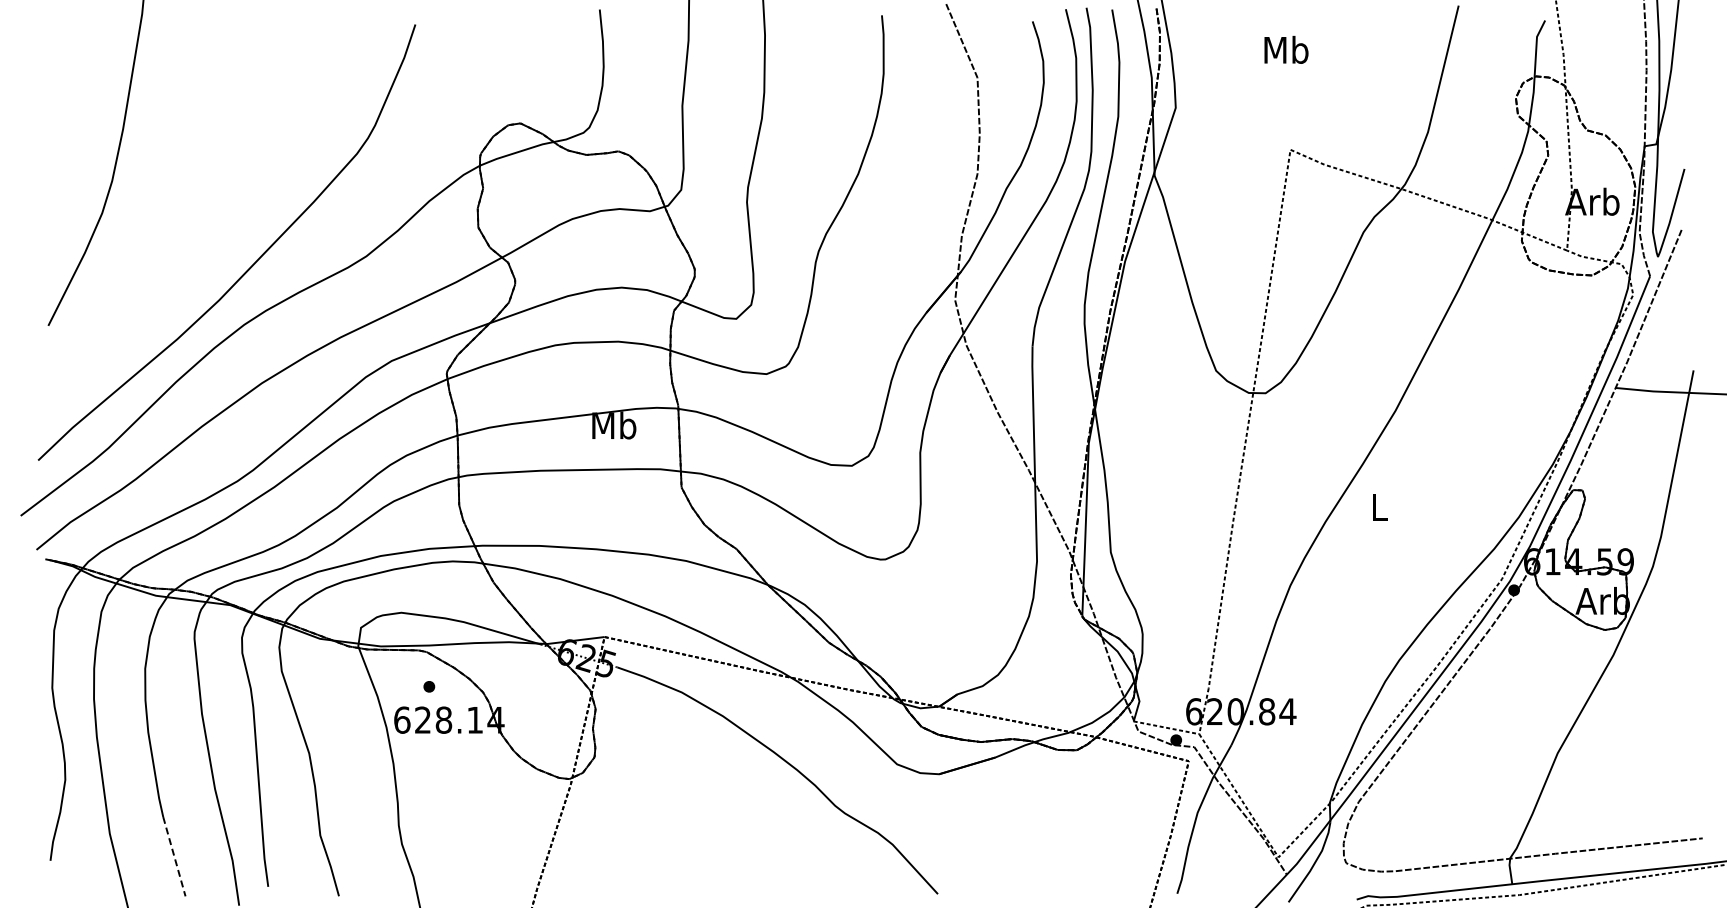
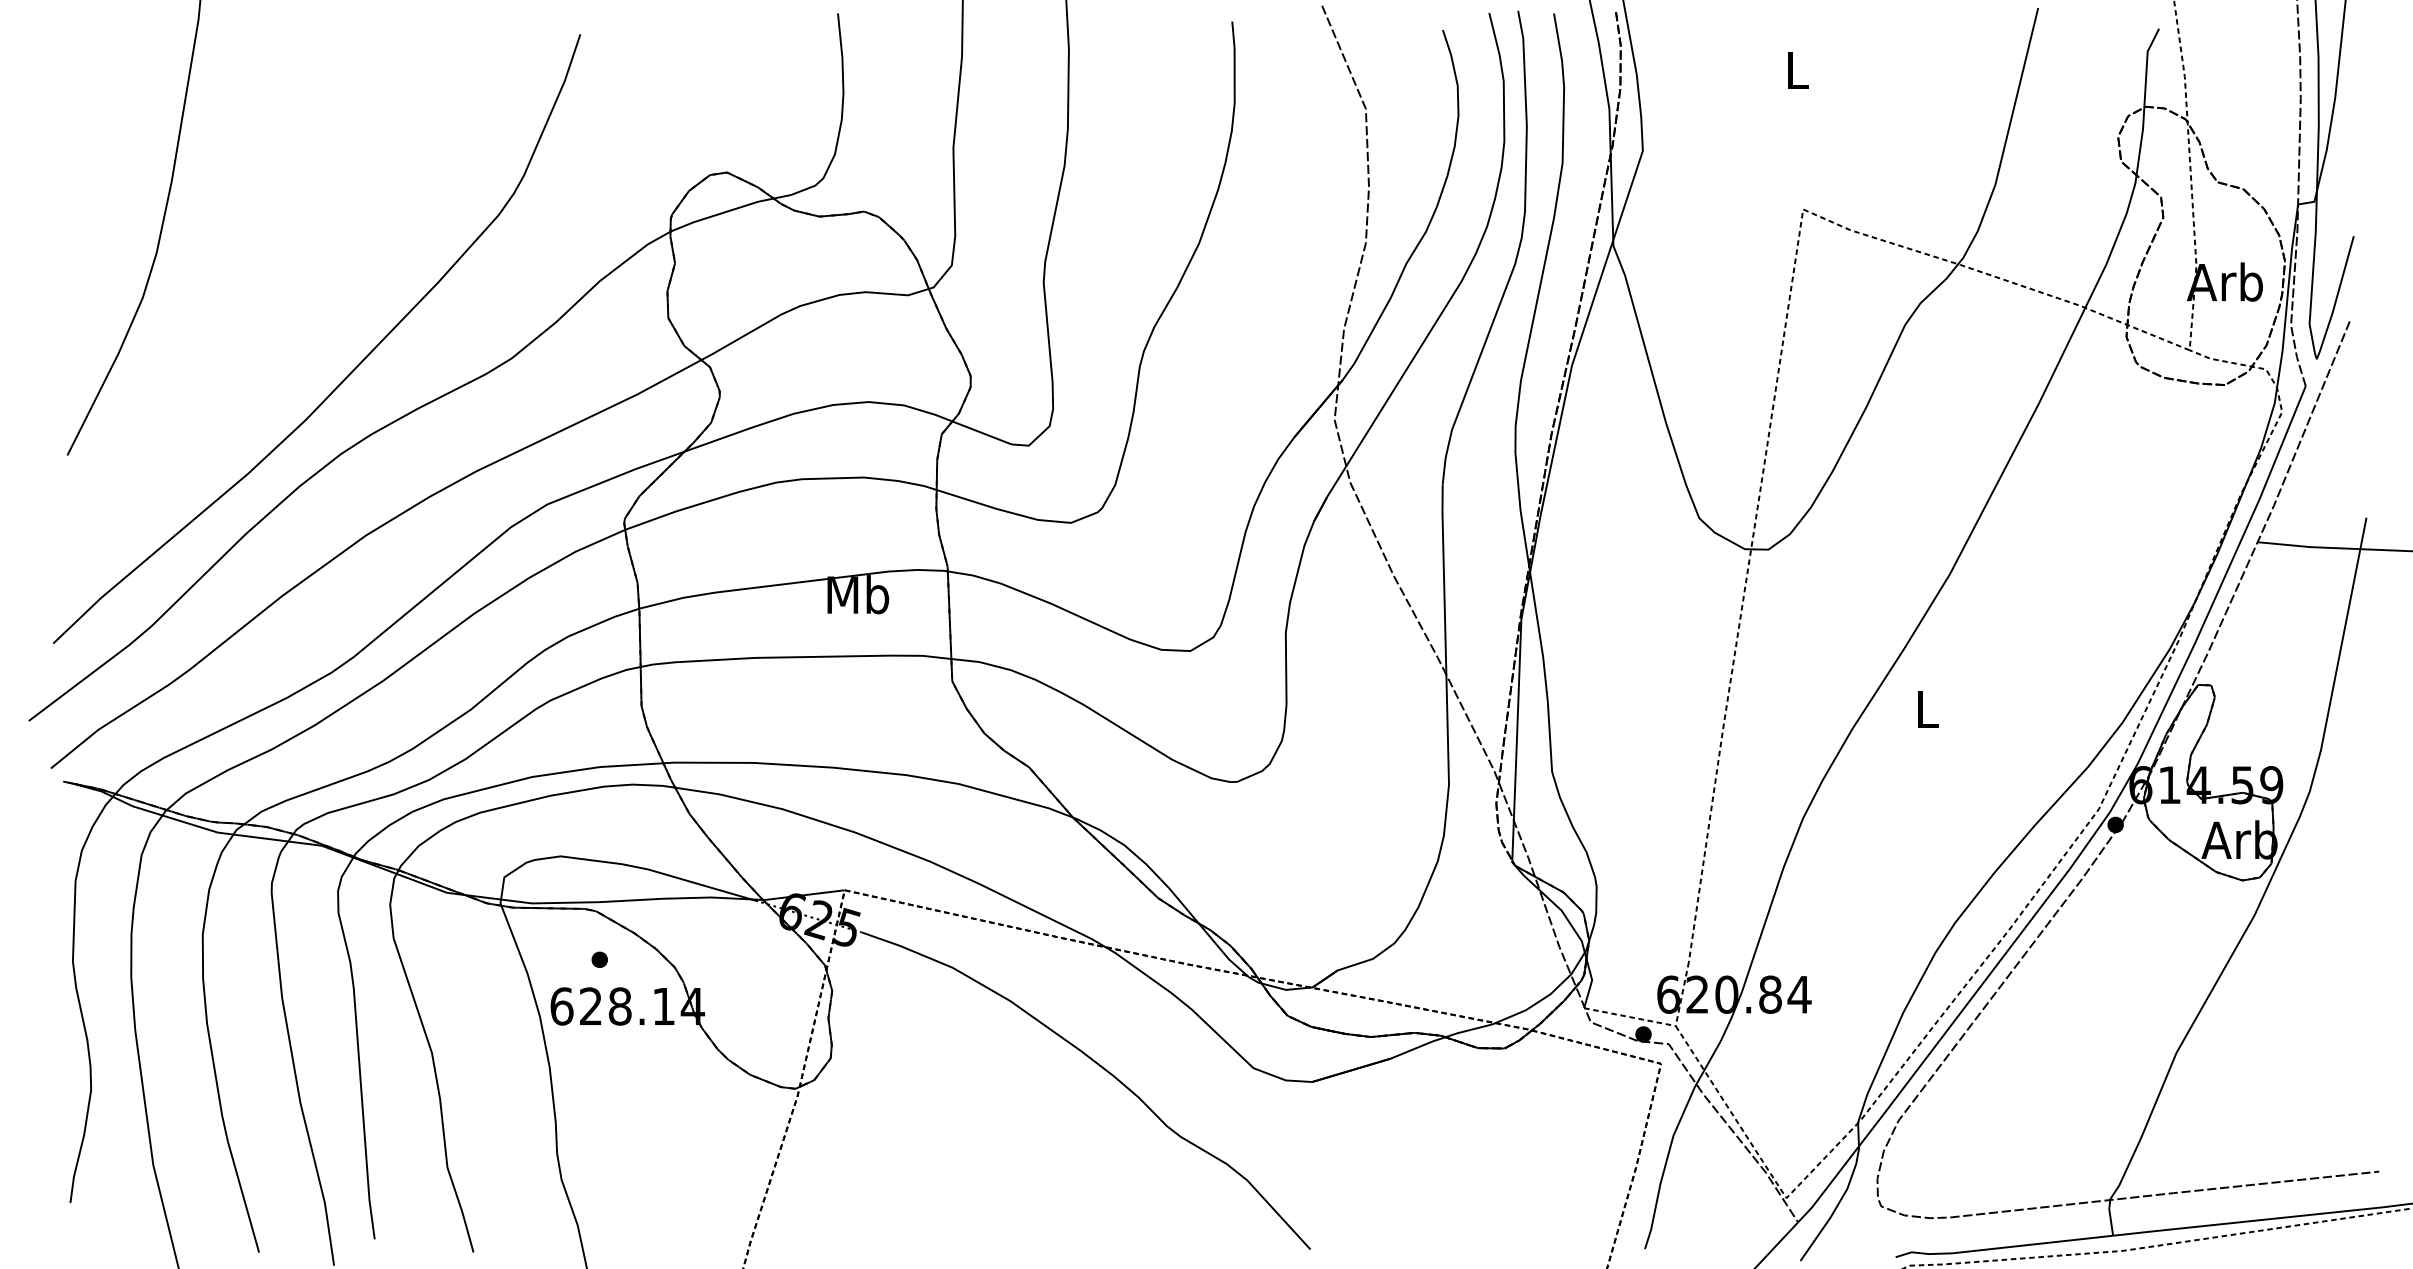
text: (1286, 49) -> (1797, 69), Mb -> L
line: (174, 857) -> (243, 1198), dashed -> solid

